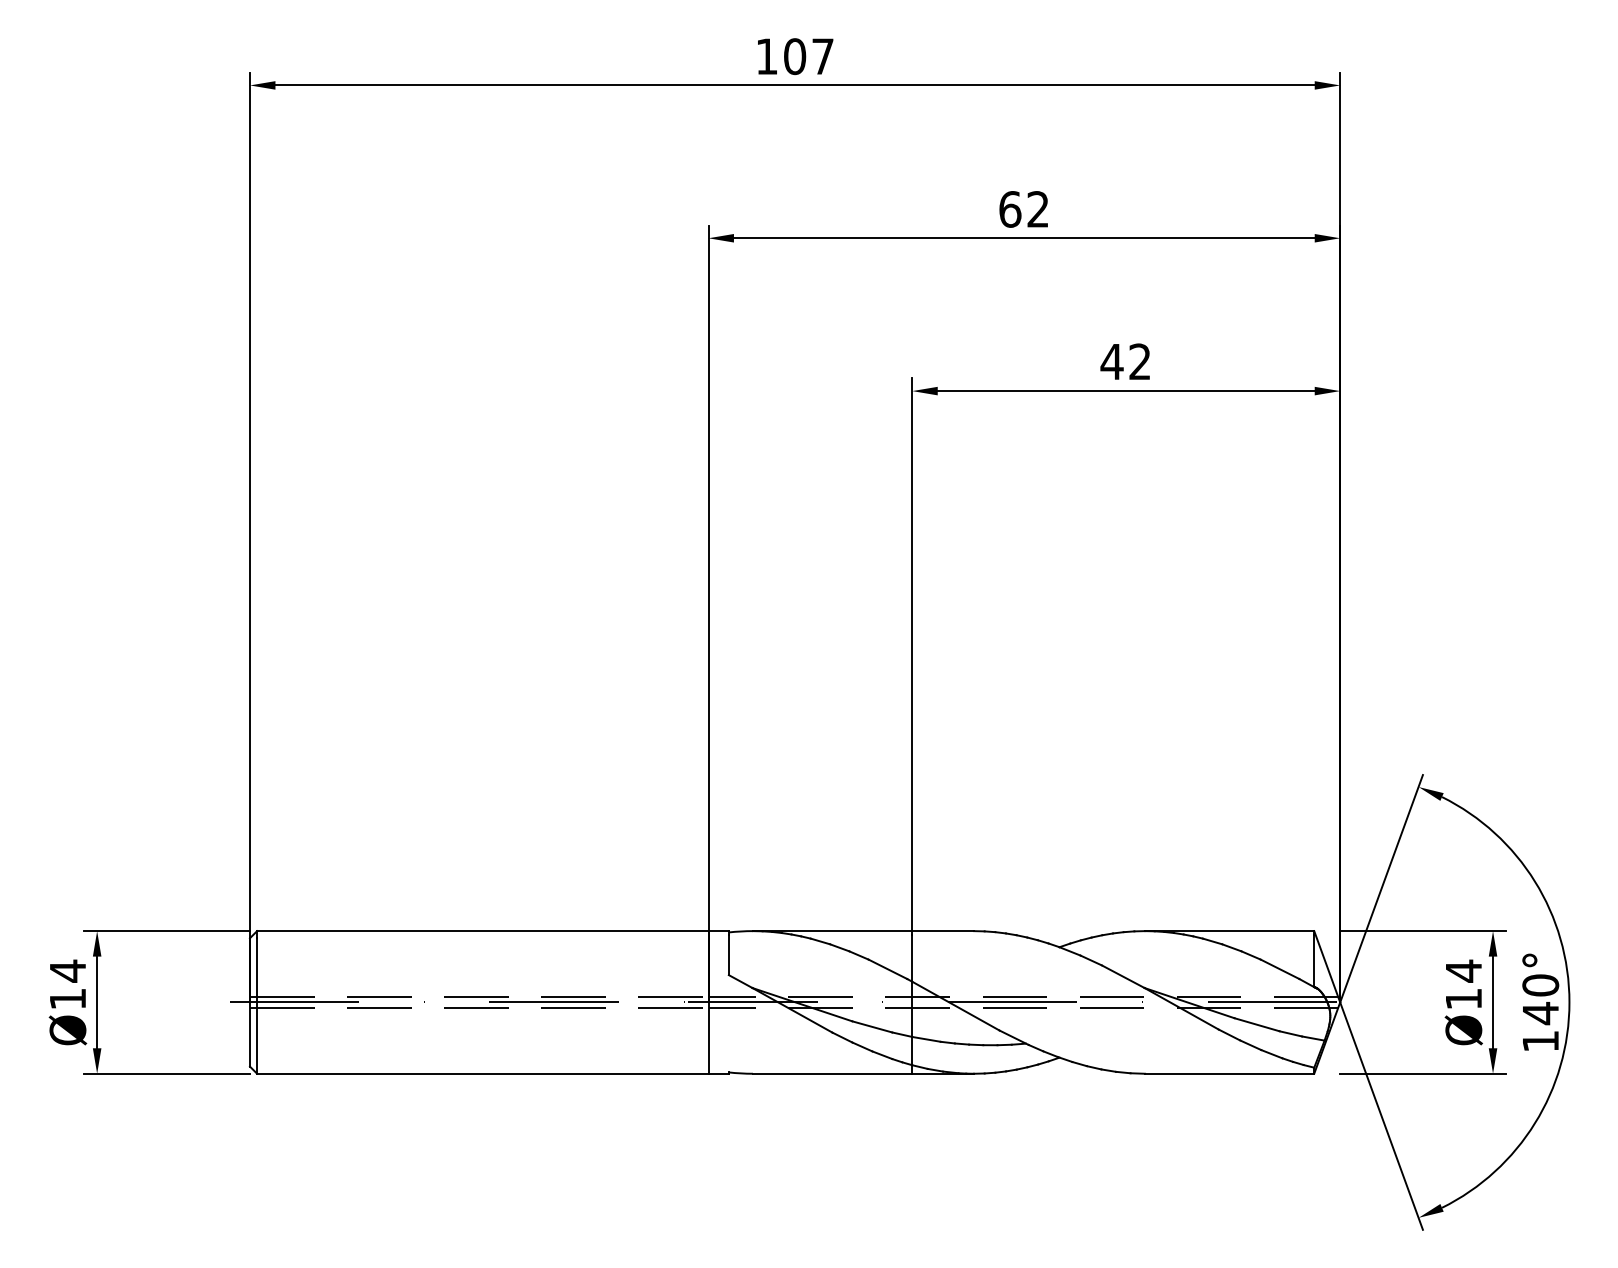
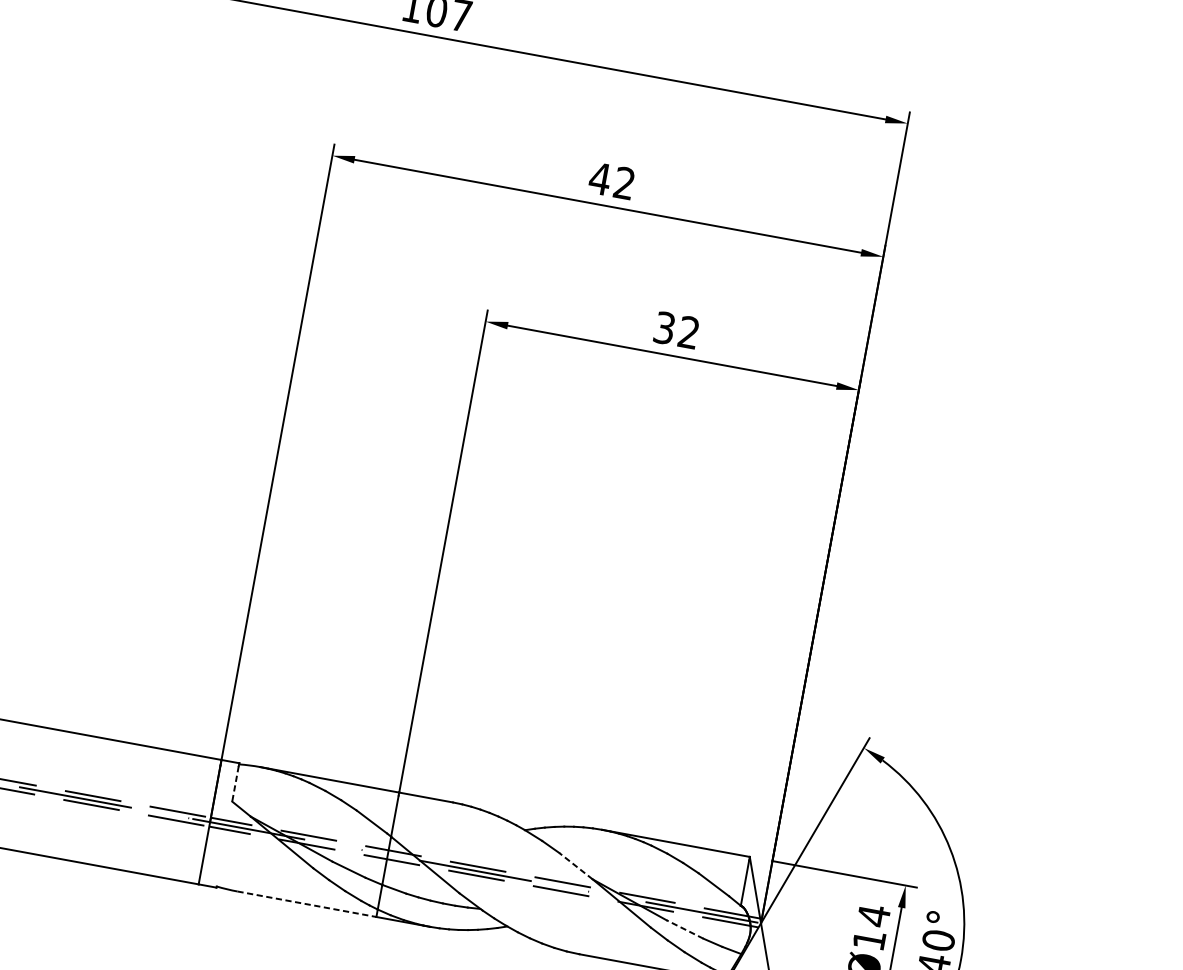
text: (1009, 209) -> (599, 178), 62 -> 42
text: (1111, 361) -> (664, 327), 42 -> 32
line: (728, 955) -> (235, 784), solid -> dashed
line: (1122, 976) -> (575, 865), solid -> dashed
line: (1256, 1024) -> (684, 929), solid -> dashed
line: (832, 1073) -> (306, 903), solid -> dashed

